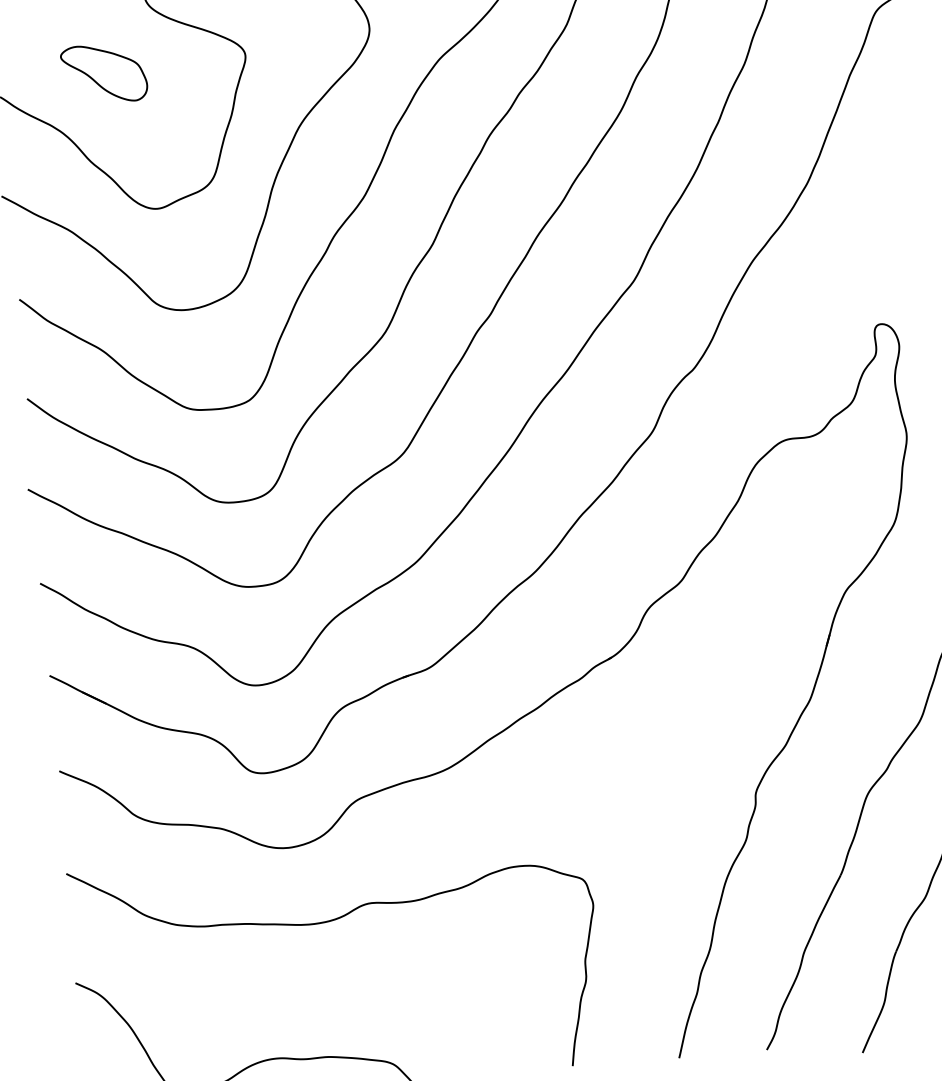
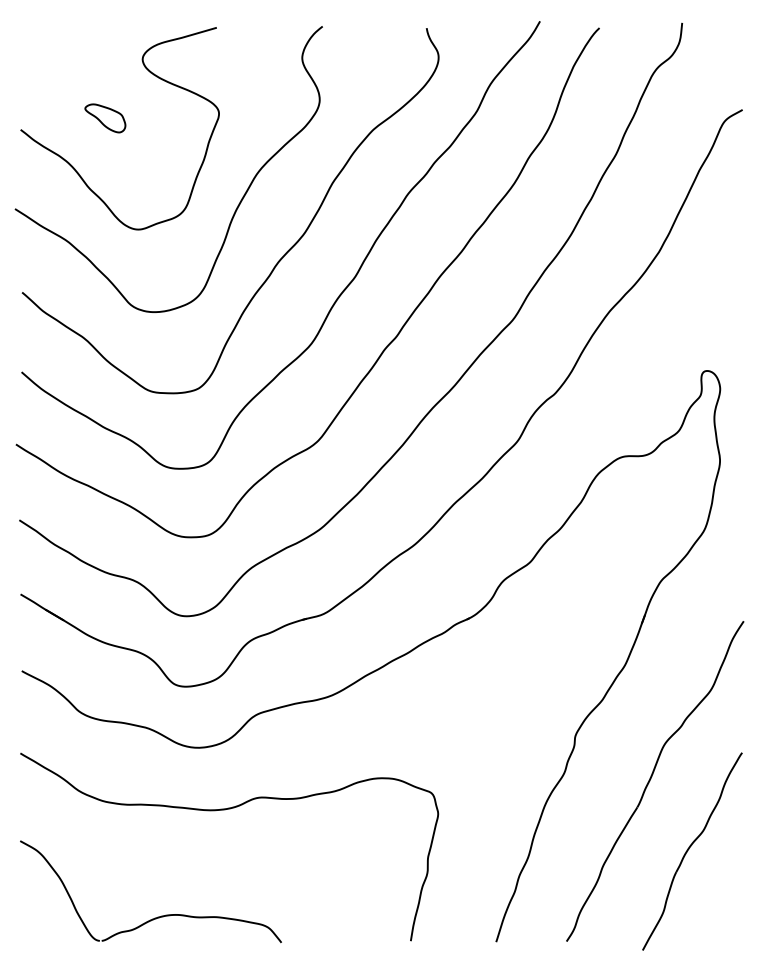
part: (104, 73) -> (105, 118), size x0.6

